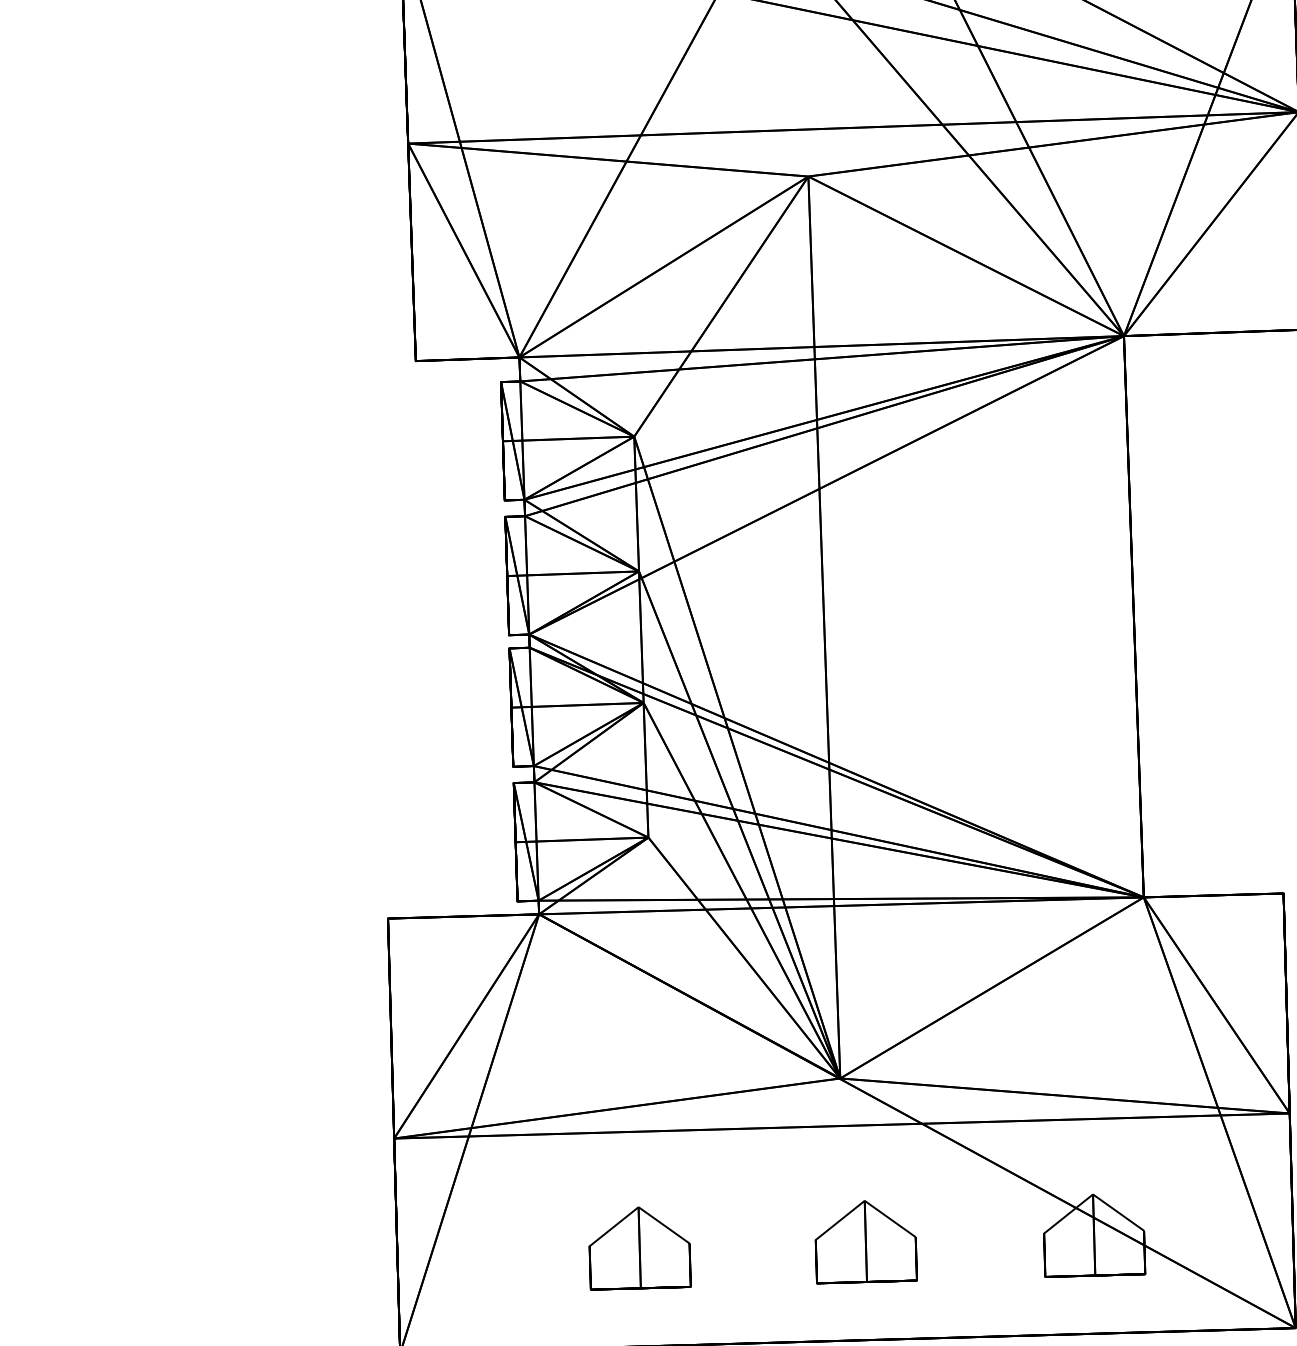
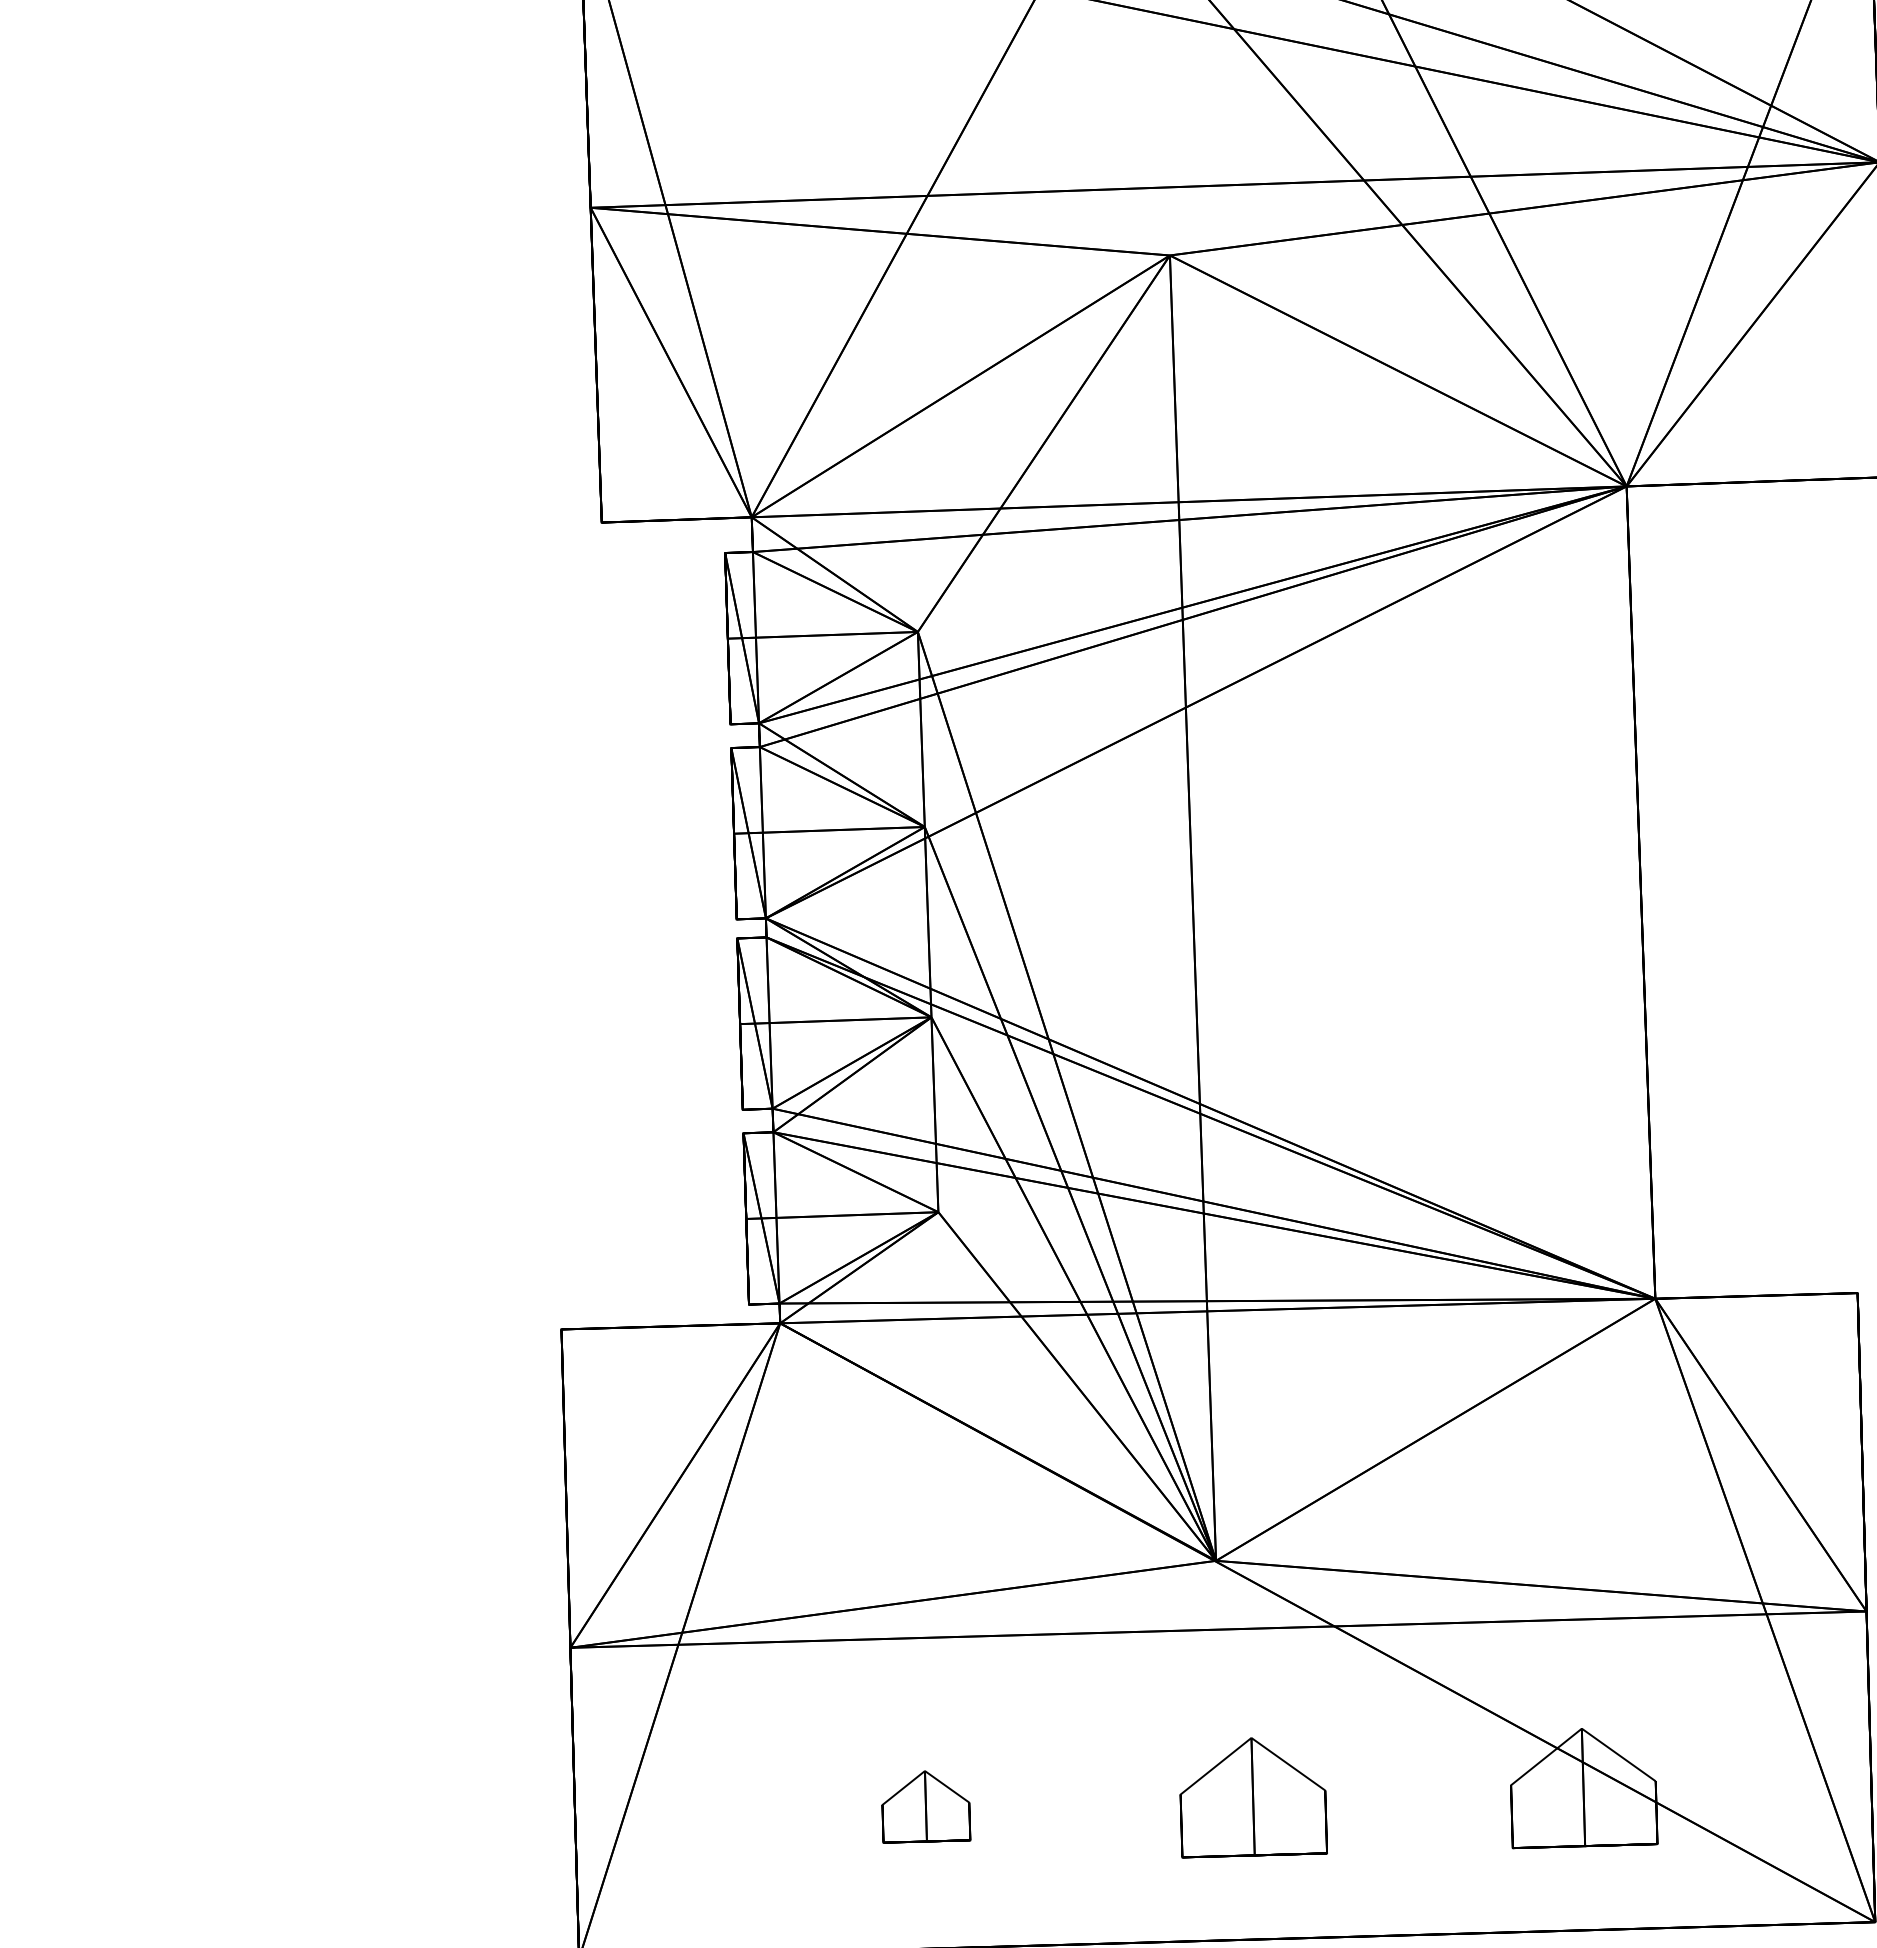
part: (639, 1248) -> (925, 1806), size x0.6

